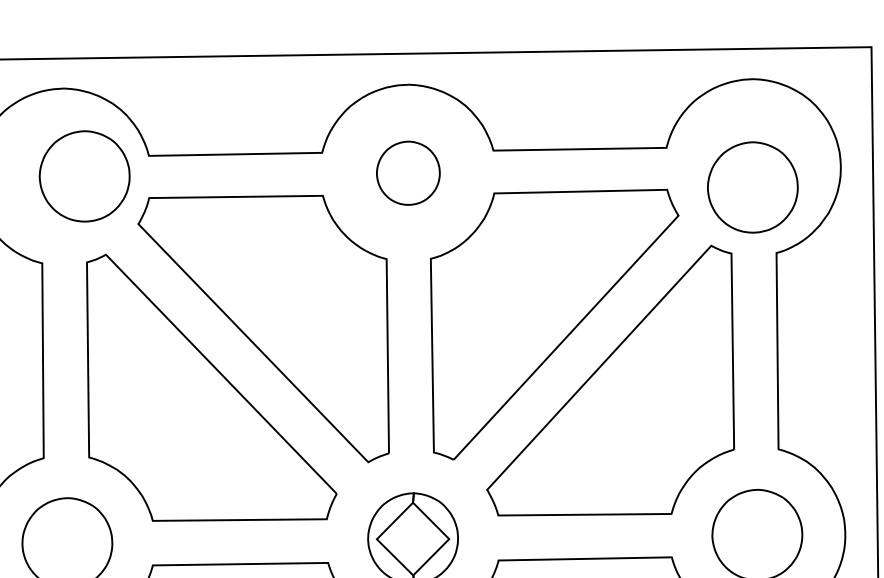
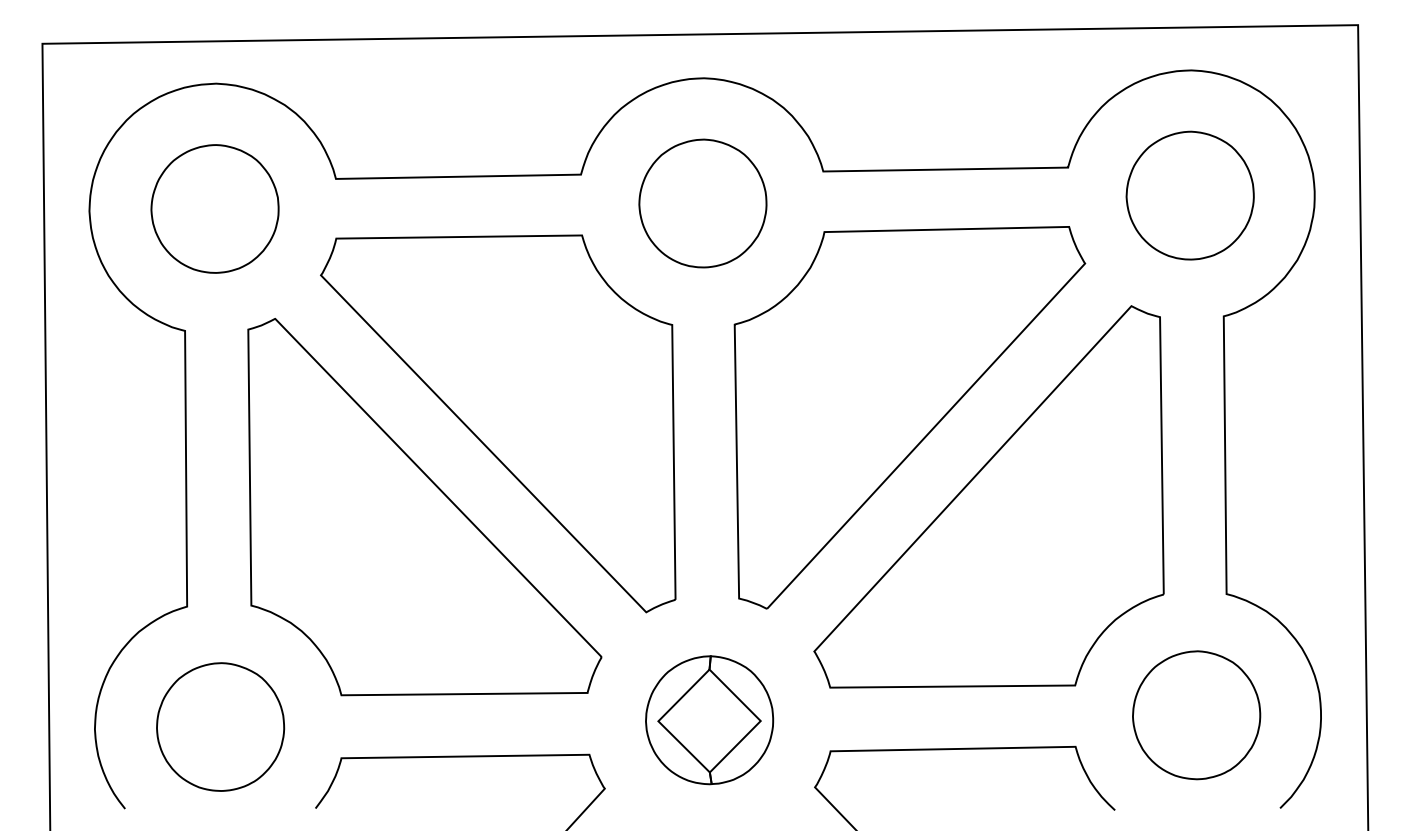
part: (408, 173) -> (702, 203), size x1.43
part: (84, 176) -> (214, 208), moved
part: (752, 187) -> (1189, 195), moved

